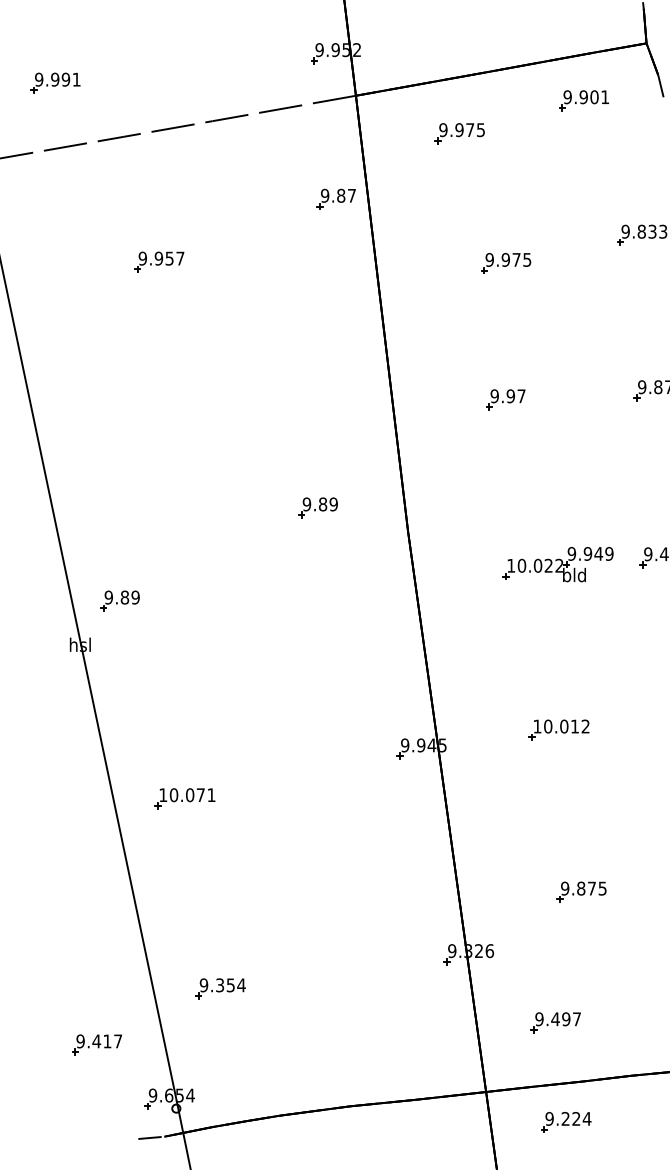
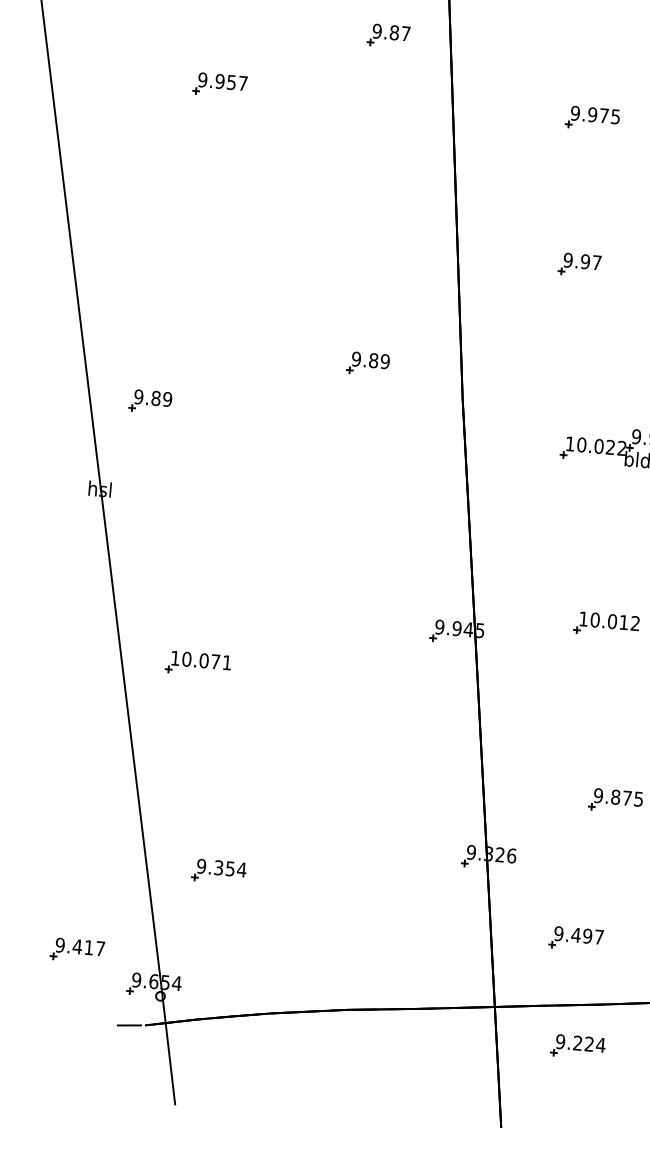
part: (335, 198) -> (388, 35), moved
part: (119, 600) -> (150, 401), moved
part: (96, 1044) -> (76, 950), moved

